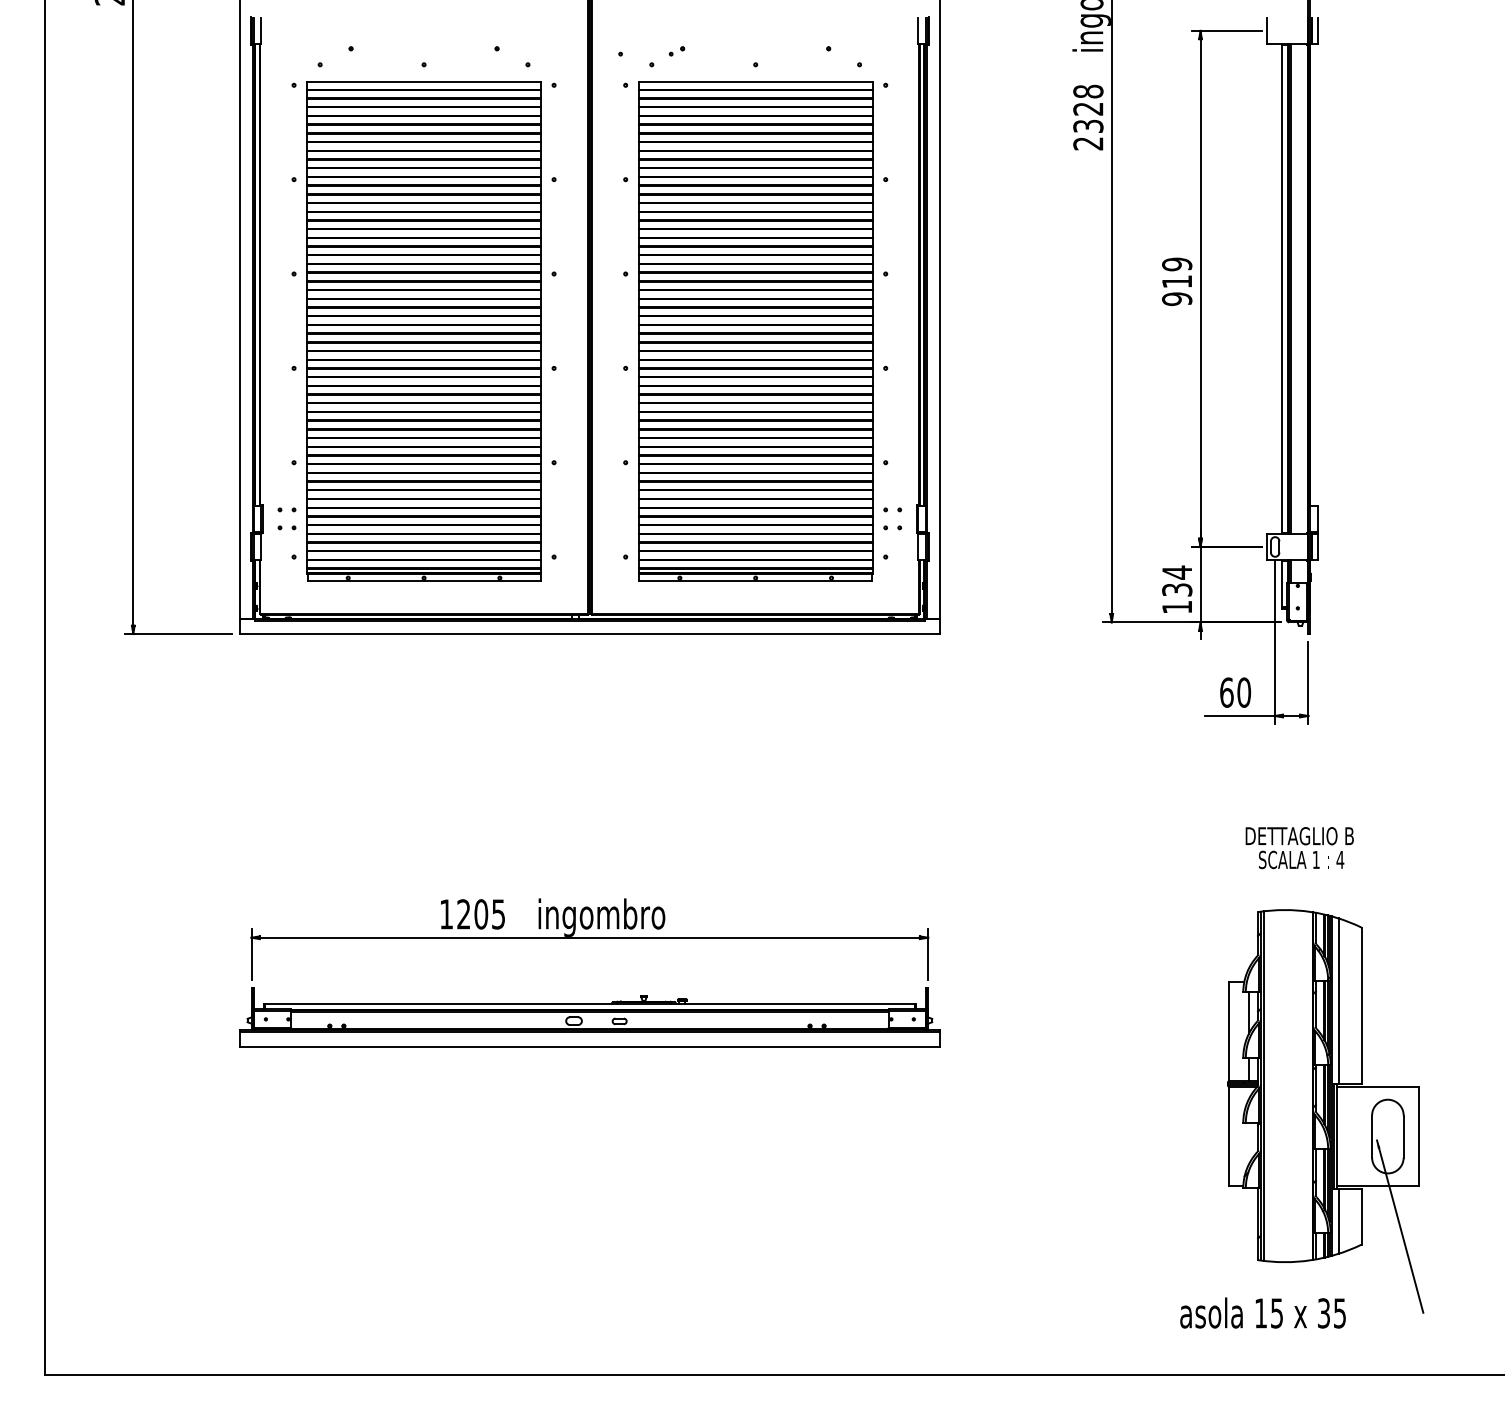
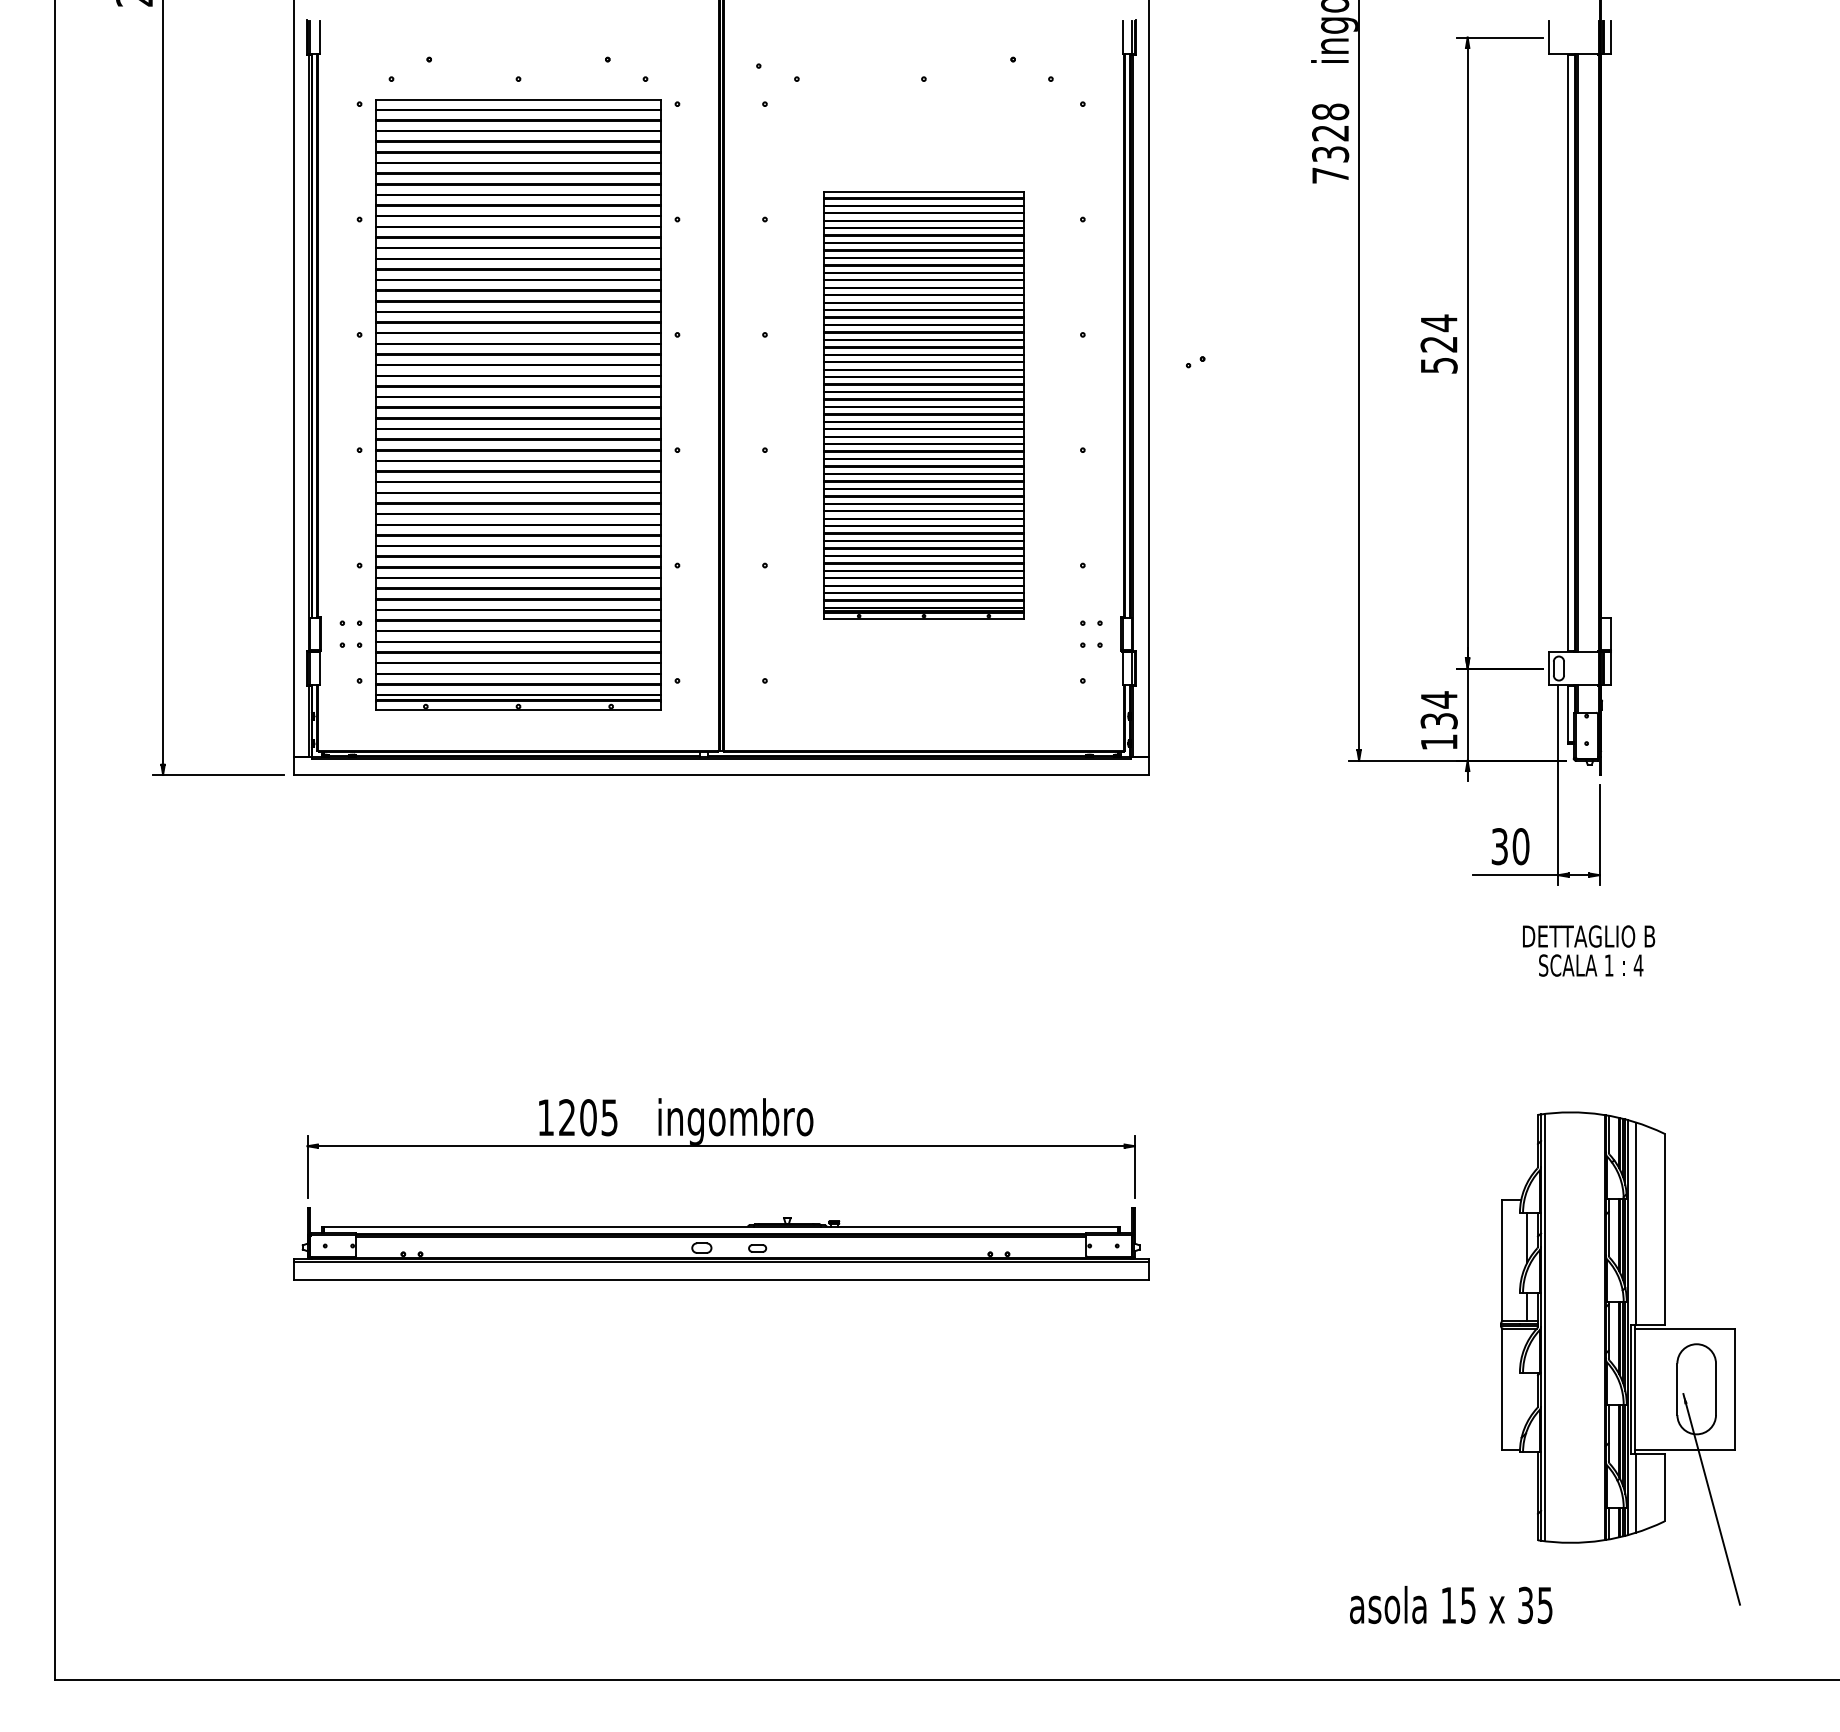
part: (676, 51) -> (1195, 362), moved
text: (1088, 143) -> (1330, 175), 2328 -> 7328
text: (1177, 281) -> (1439, 344), 919 -> 524
part: (755, 331) -> (923, 405), size x0.7
text: (1226, 692) -> (1499, 846), 60 -> 30
text: (1299, 848) -> (1588, 951), moved
text: (1262, 1312) -> (1450, 1604), moved

